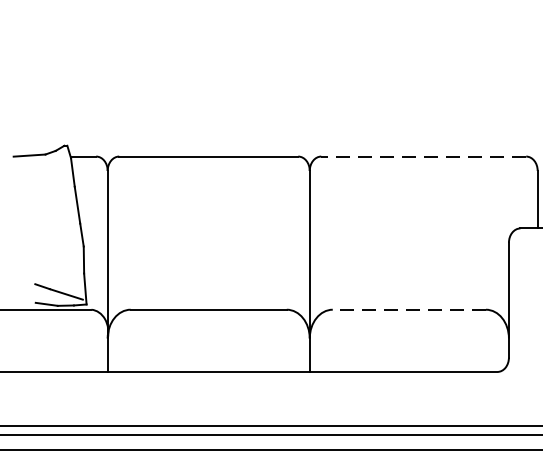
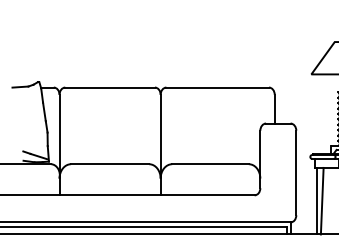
line: (423, 156) -> (217, 87), dashed -> solid
line: (409, 310) -> (210, 164), dashed -> solid

